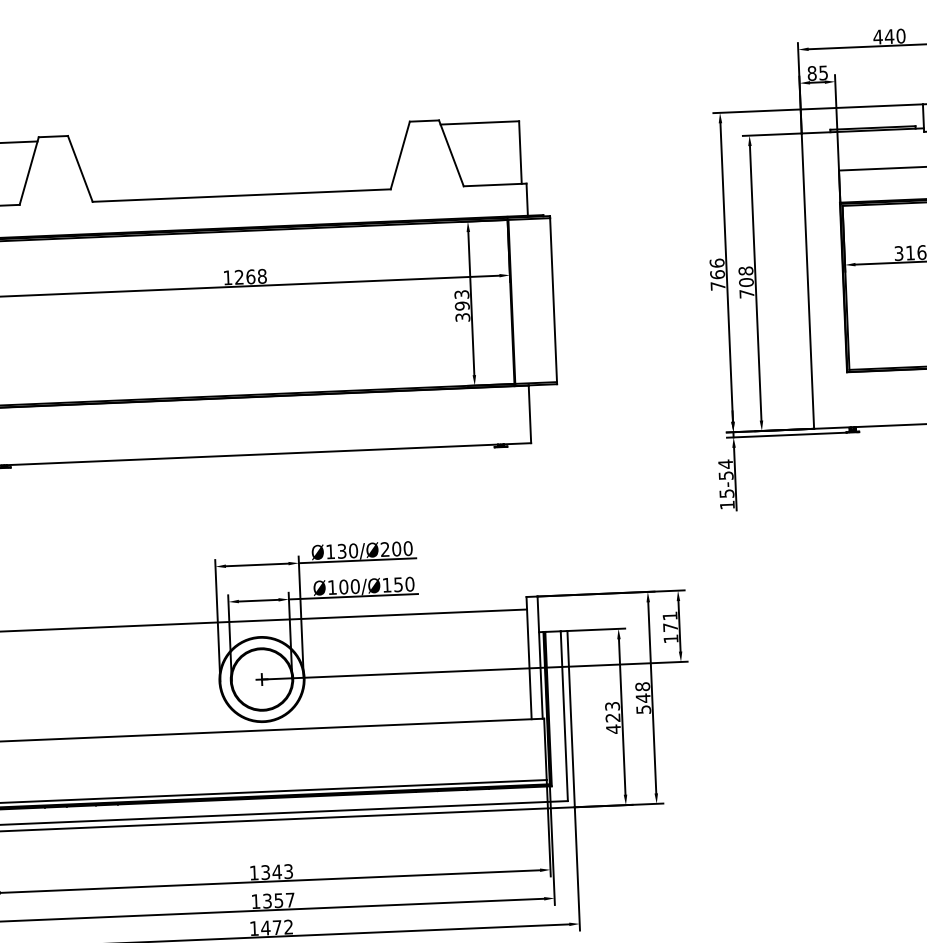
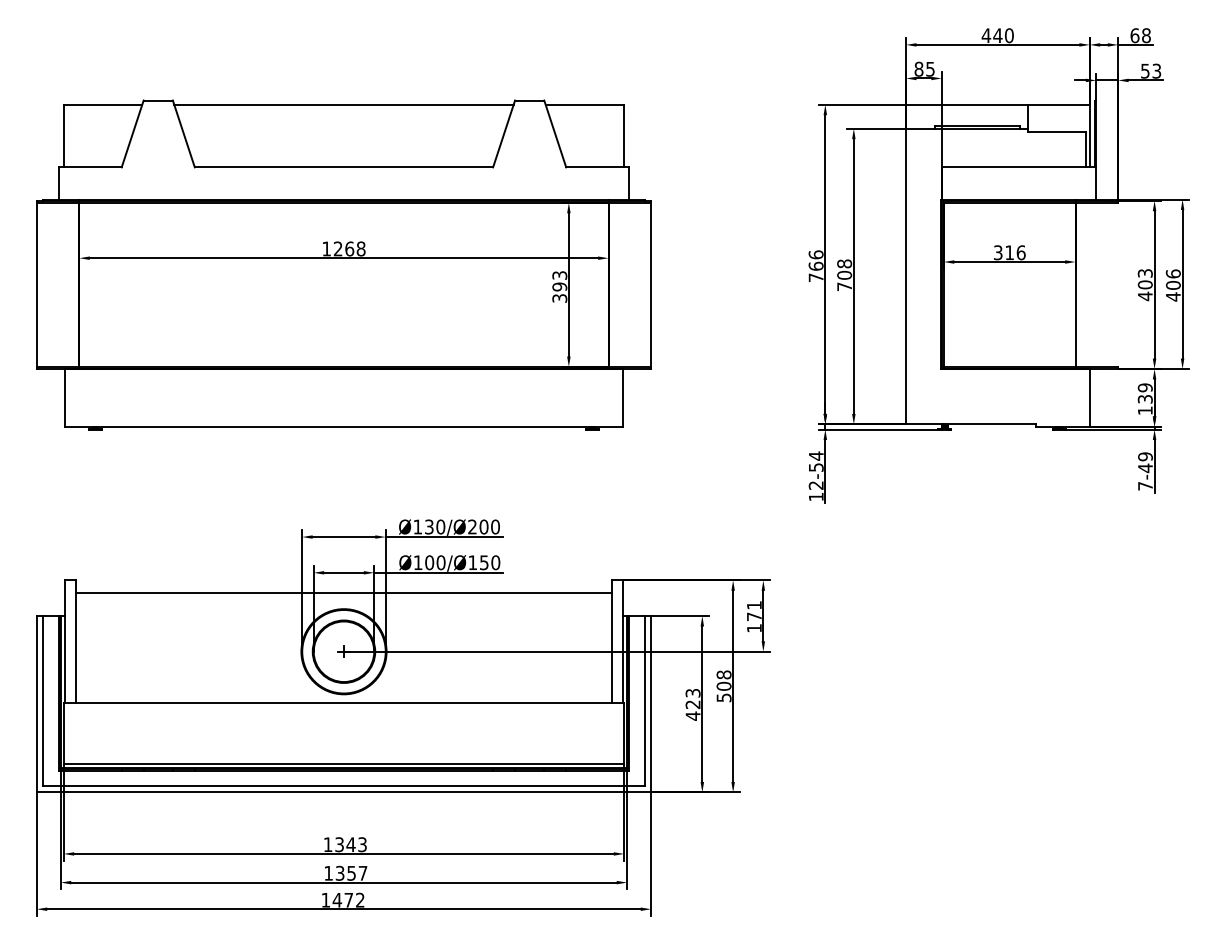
line: (238, 132) -> (343, 104), added
text: (726, 493) -> (815, 485), 15-54 -> 12-54
text: (642, 698) -> (723, 686), 548 -> 508

